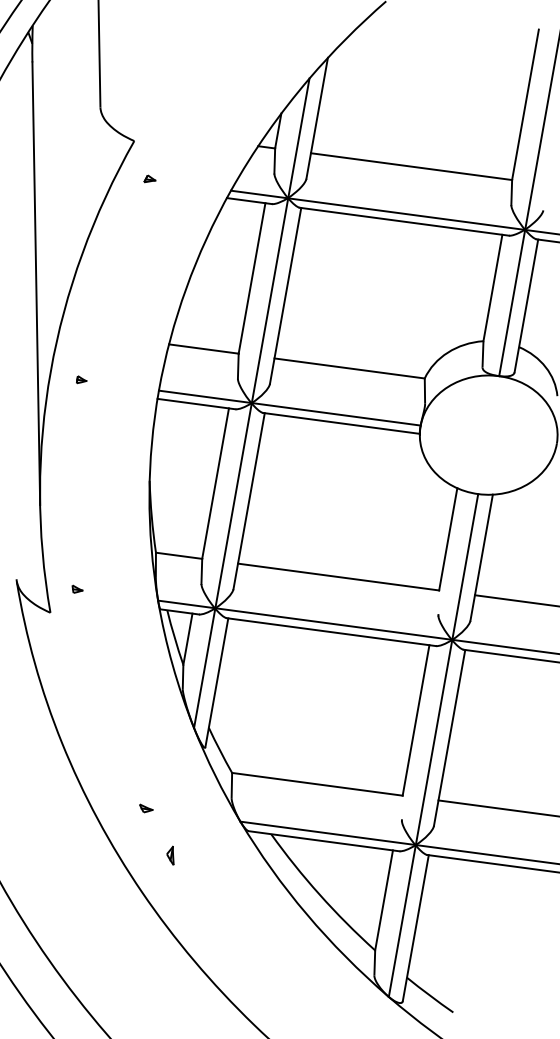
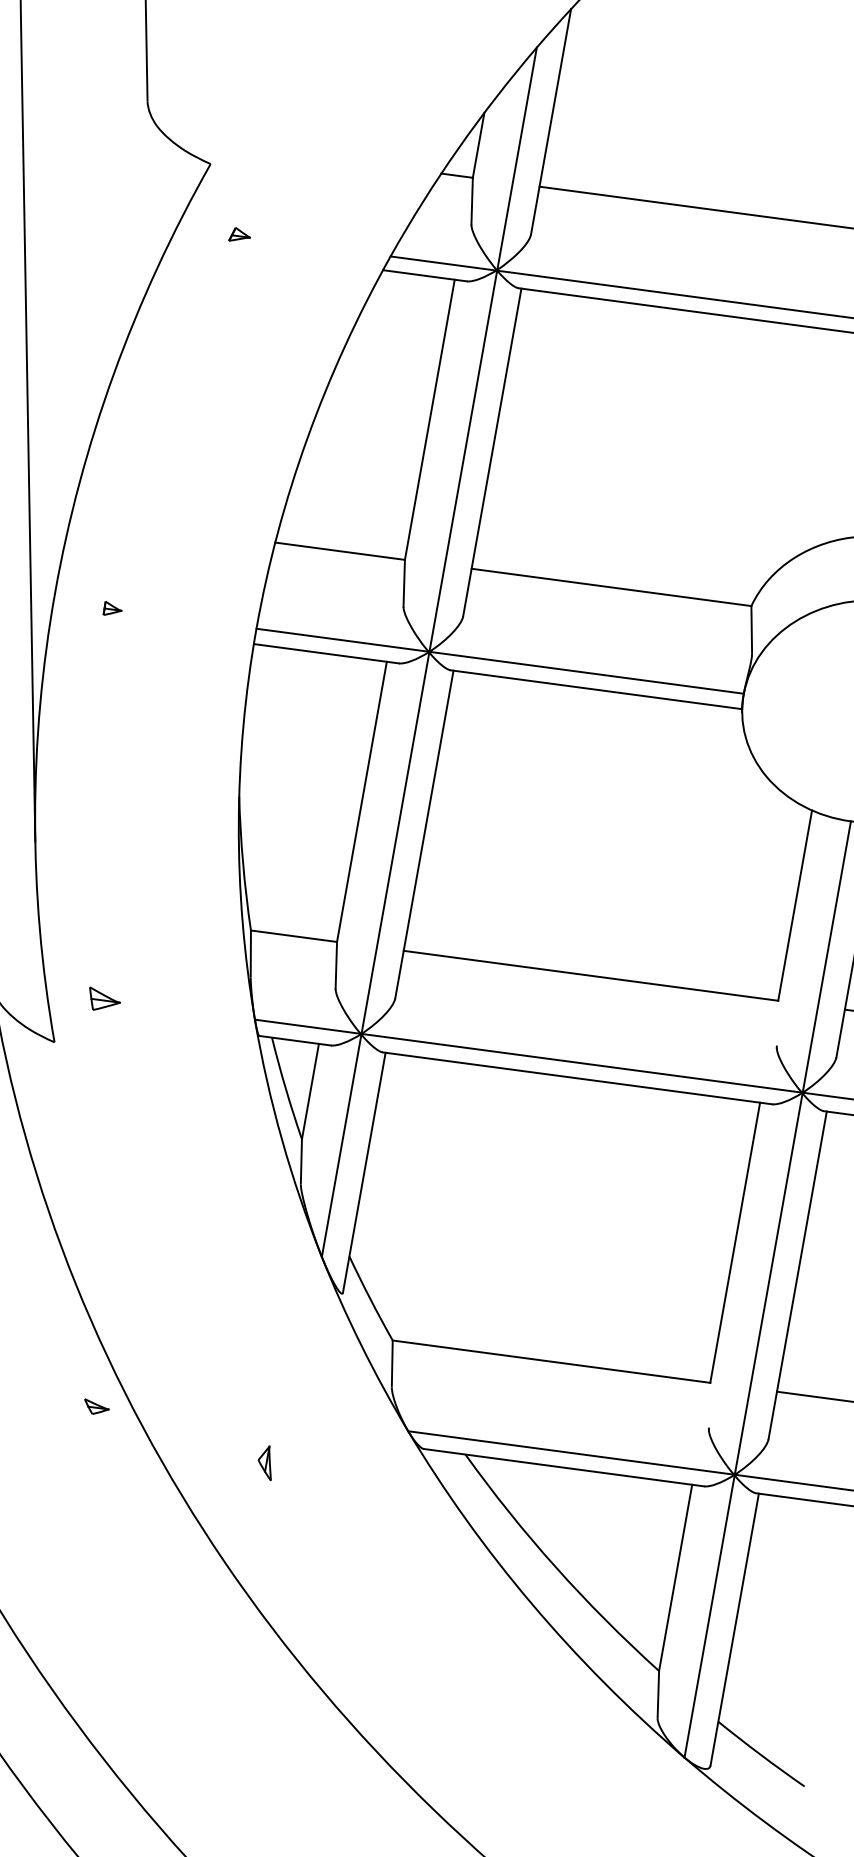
part: (77, 588) -> (104, 997), size x1.6
part: (146, 808) -> (97, 1406), moved
part: (170, 855) -> (264, 1462), moved

